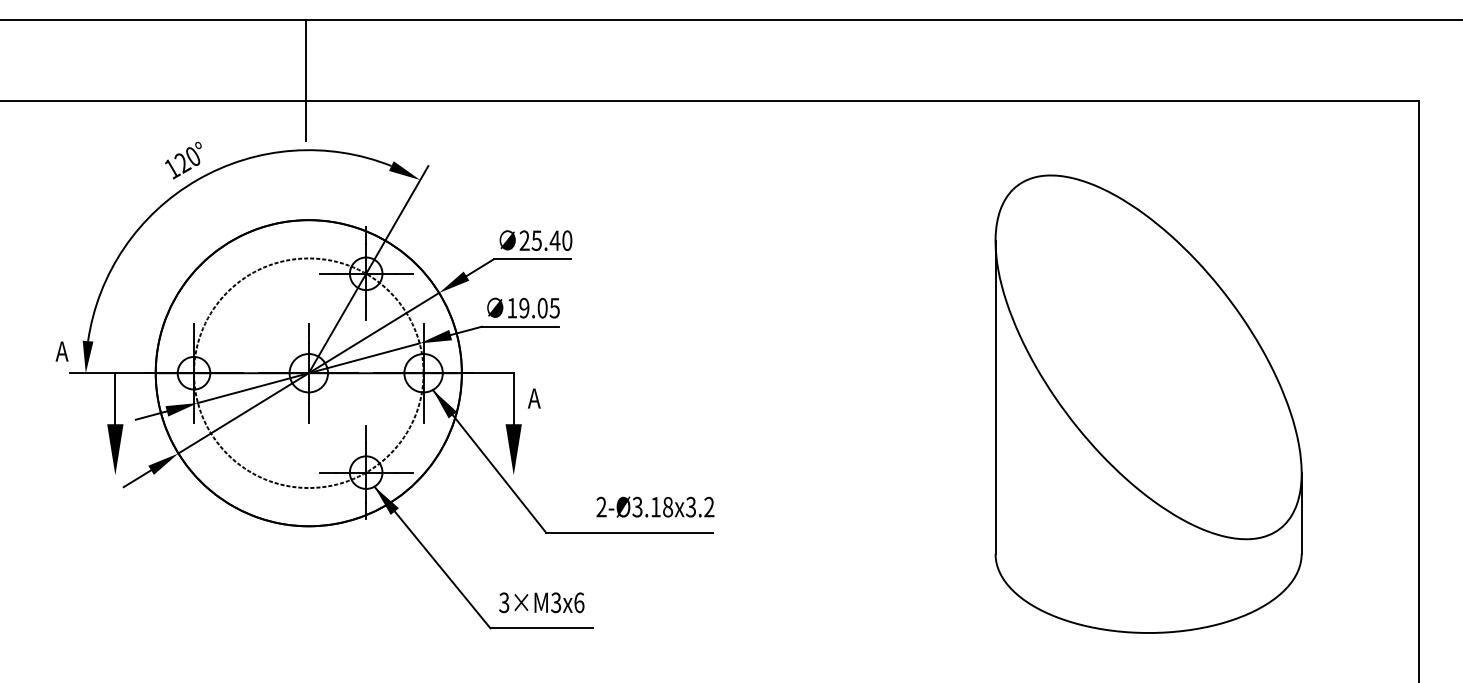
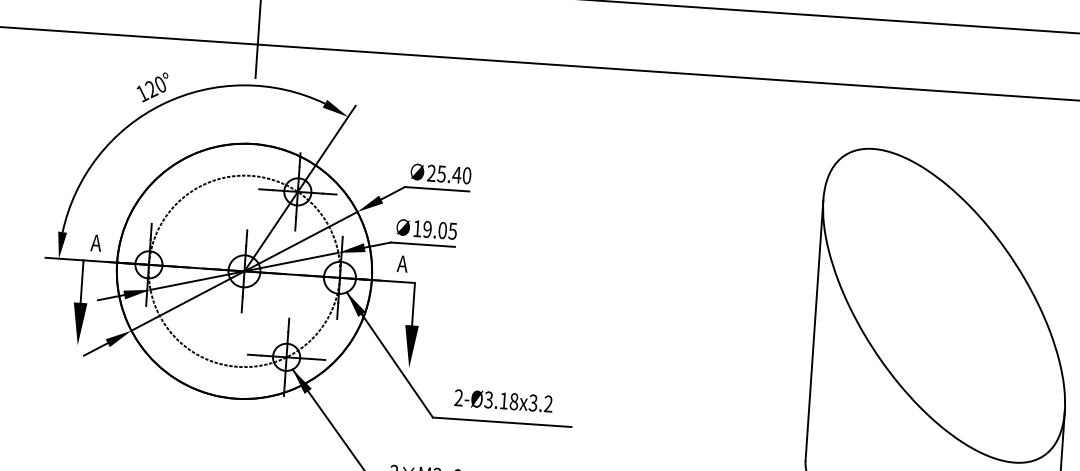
text: (61, 351) -> (95, 243), moved
text: (534, 398) -> (402, 263), moved
text: (655, 506) -> (503, 400), moved

